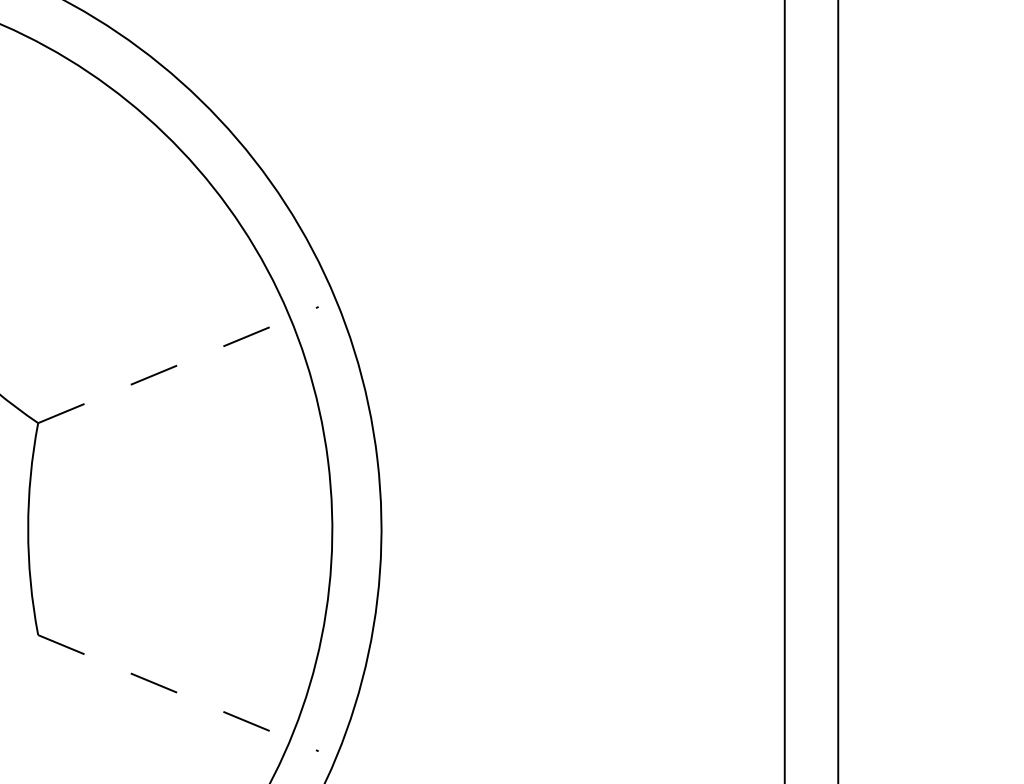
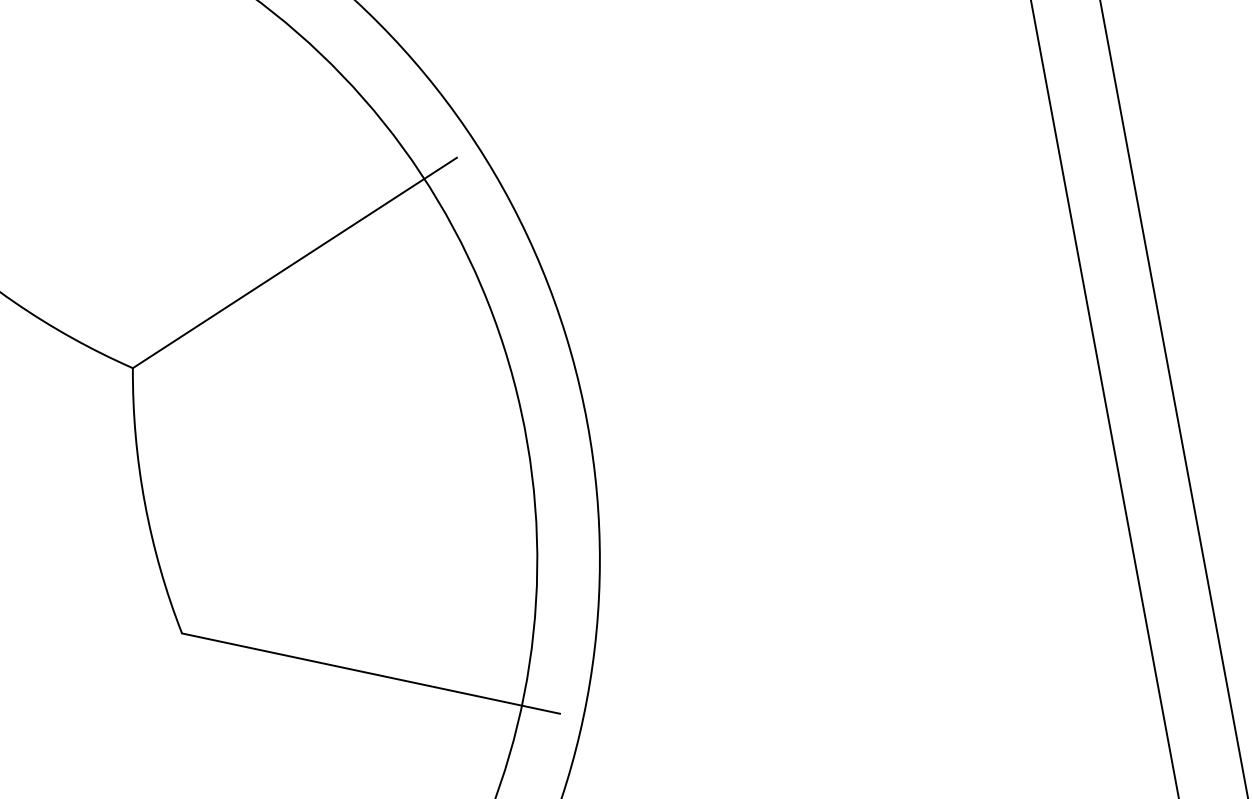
line: (178, 365) -> (295, 263), dashed -> solid
line: (178, 693) -> (371, 673), dashed -> solid

